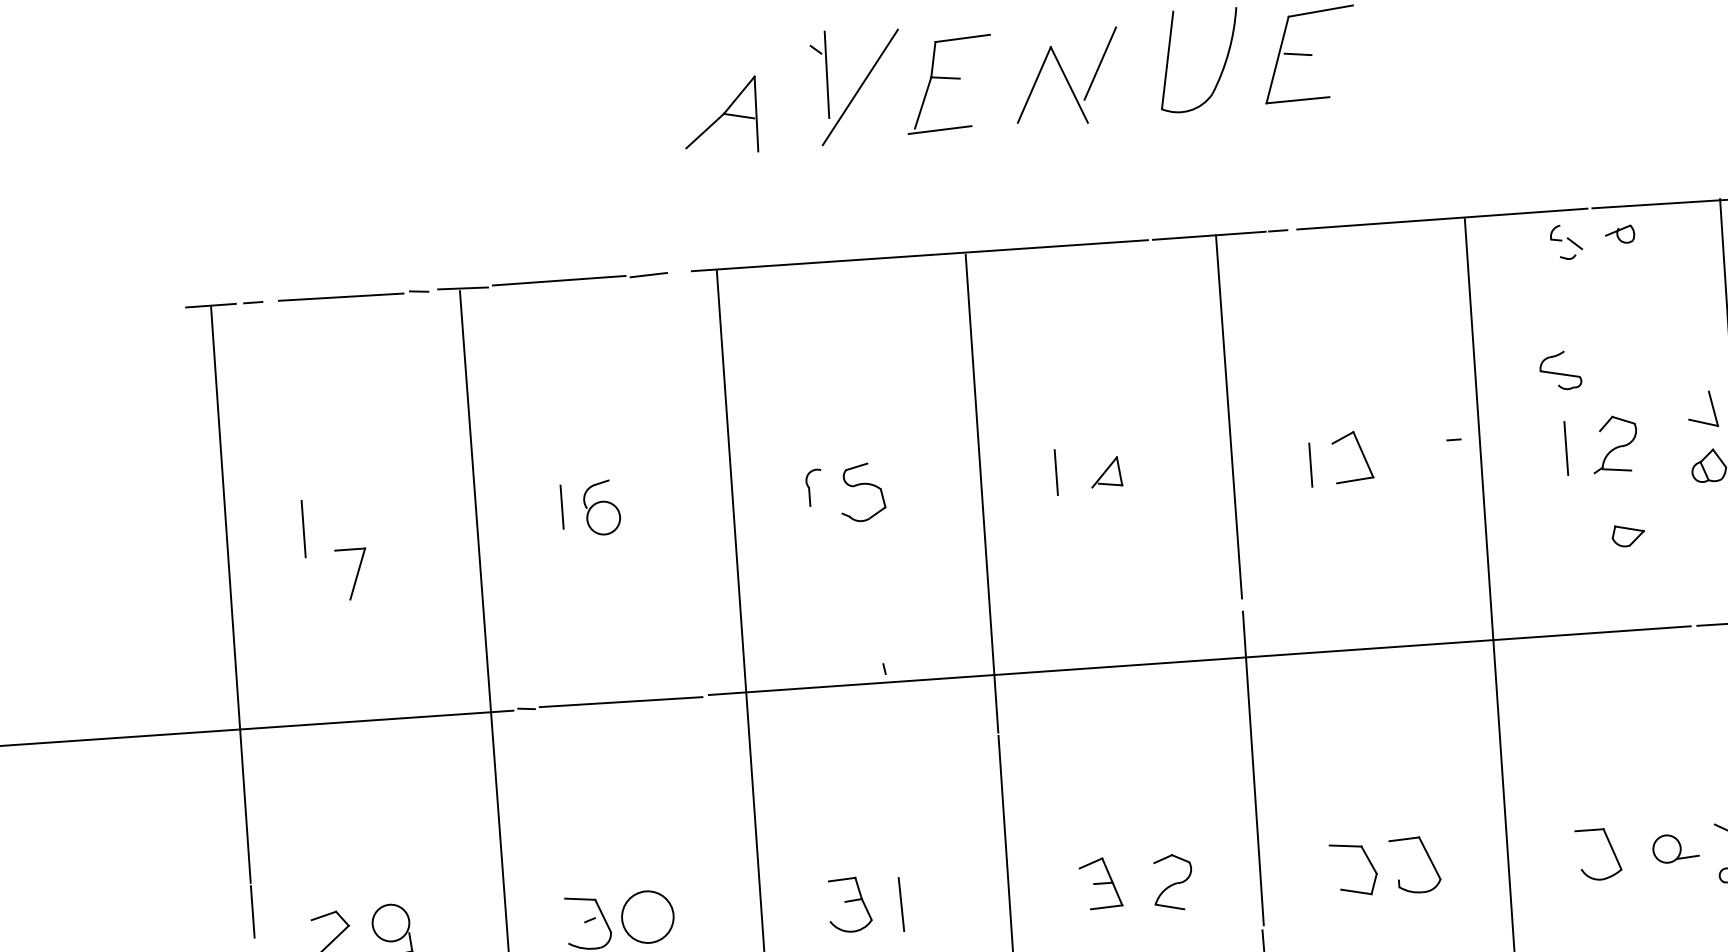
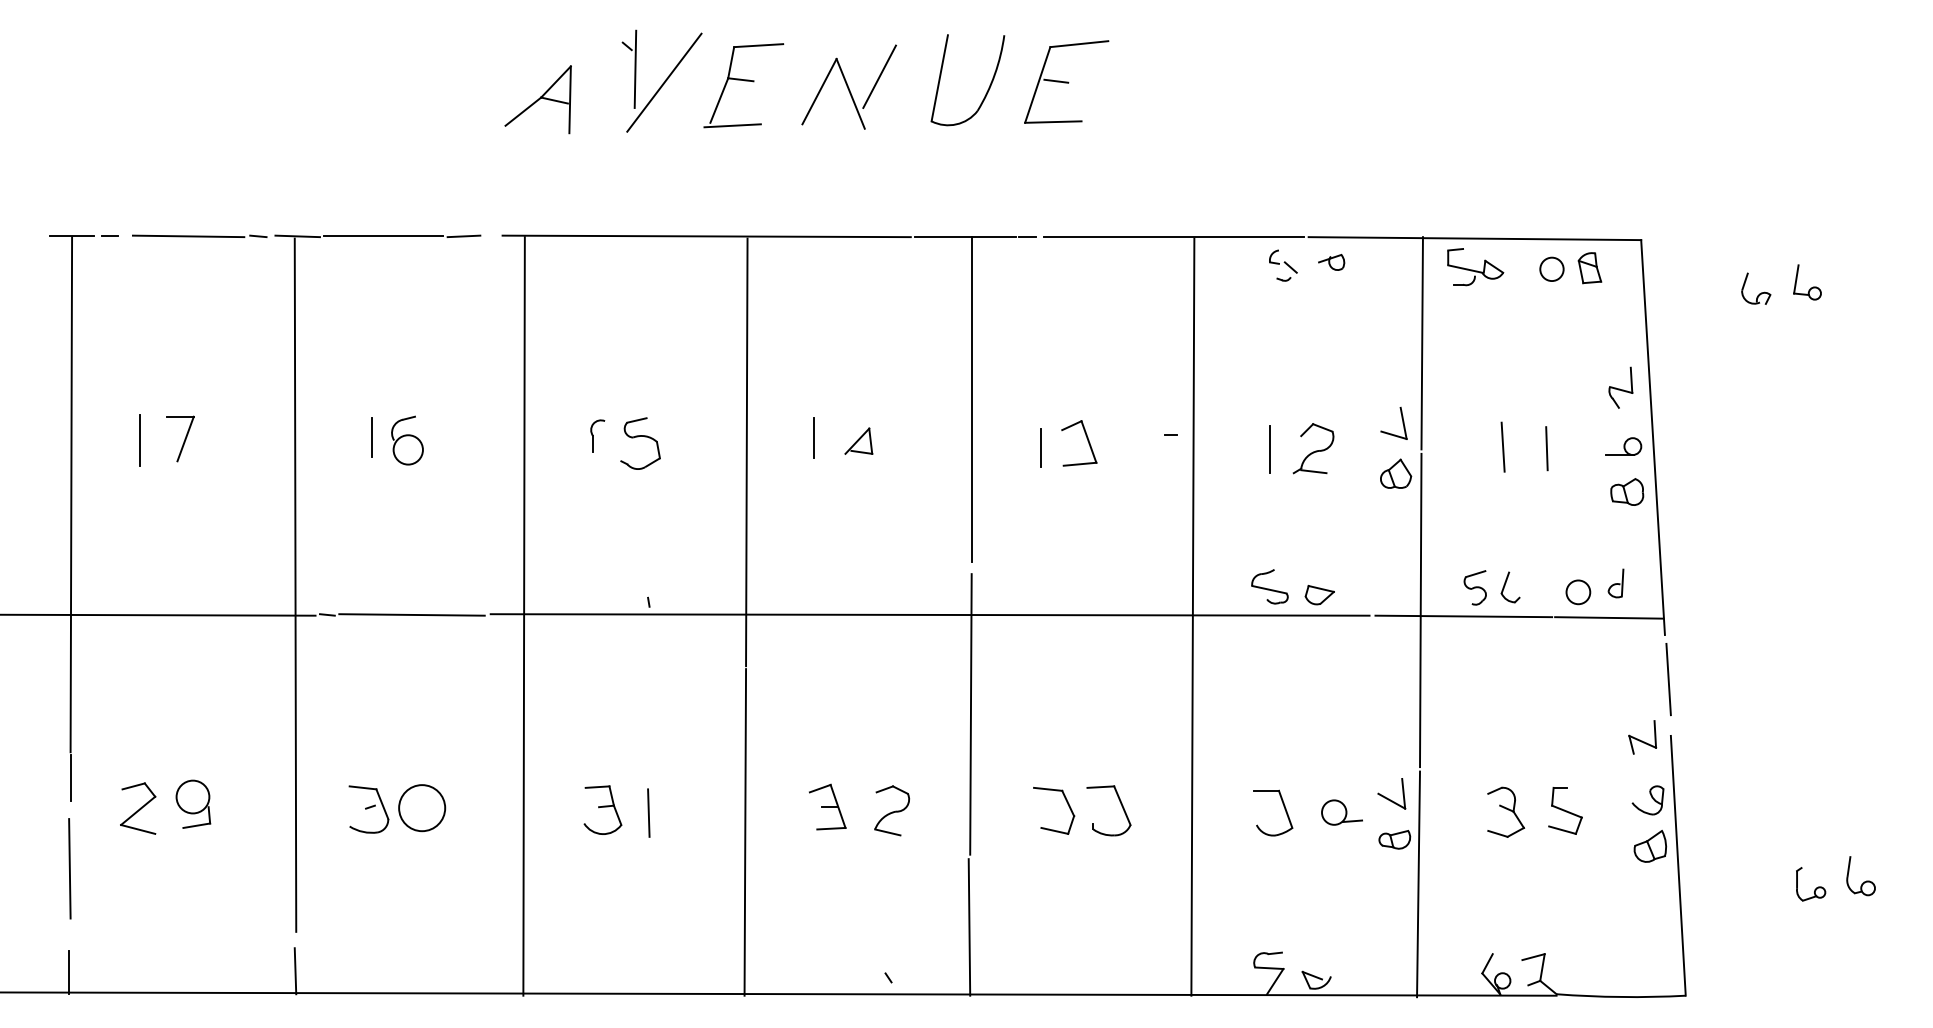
part: (1560, 370) -> (1269, 586), moved
part: (1627, 535) -> (1319, 594), moved
part: (351, 573) -> (180, 438), moved

